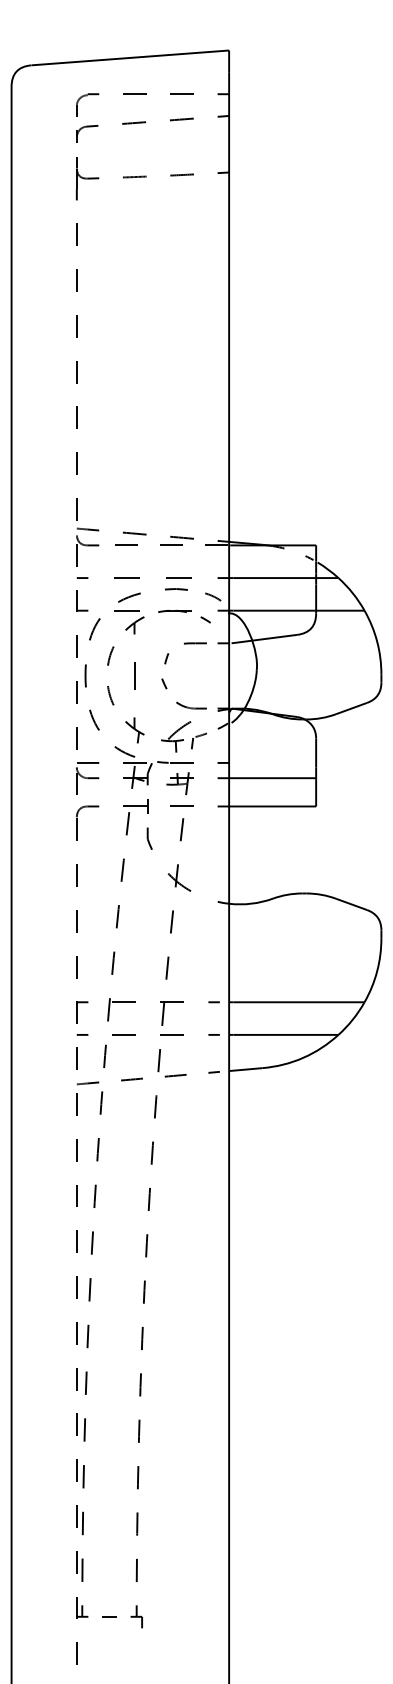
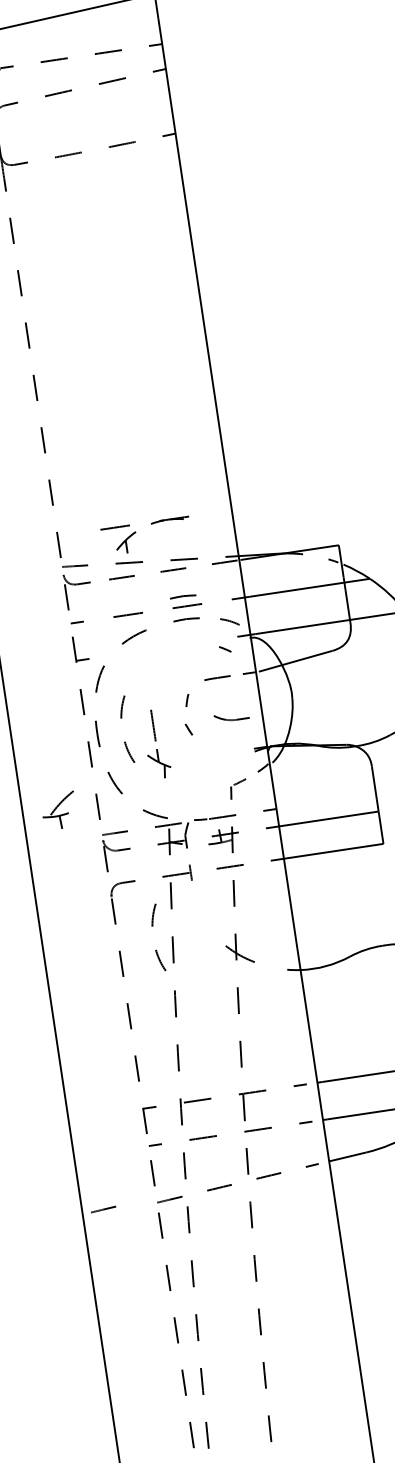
line: (176, 569) -> (183, 596), added
part: (144, 617) -> (136, 532), moved
part: (191, 705) -> (231, 716), moved
part: (134, 730) -> (159, 764), moved
part: (176, 736) -> (59, 810), moved
part: (149, 838) -> (198, 909), removed
part: (108, 847) -> (152, 926), added
line: (29, 1083) -> (102, 1209), added

